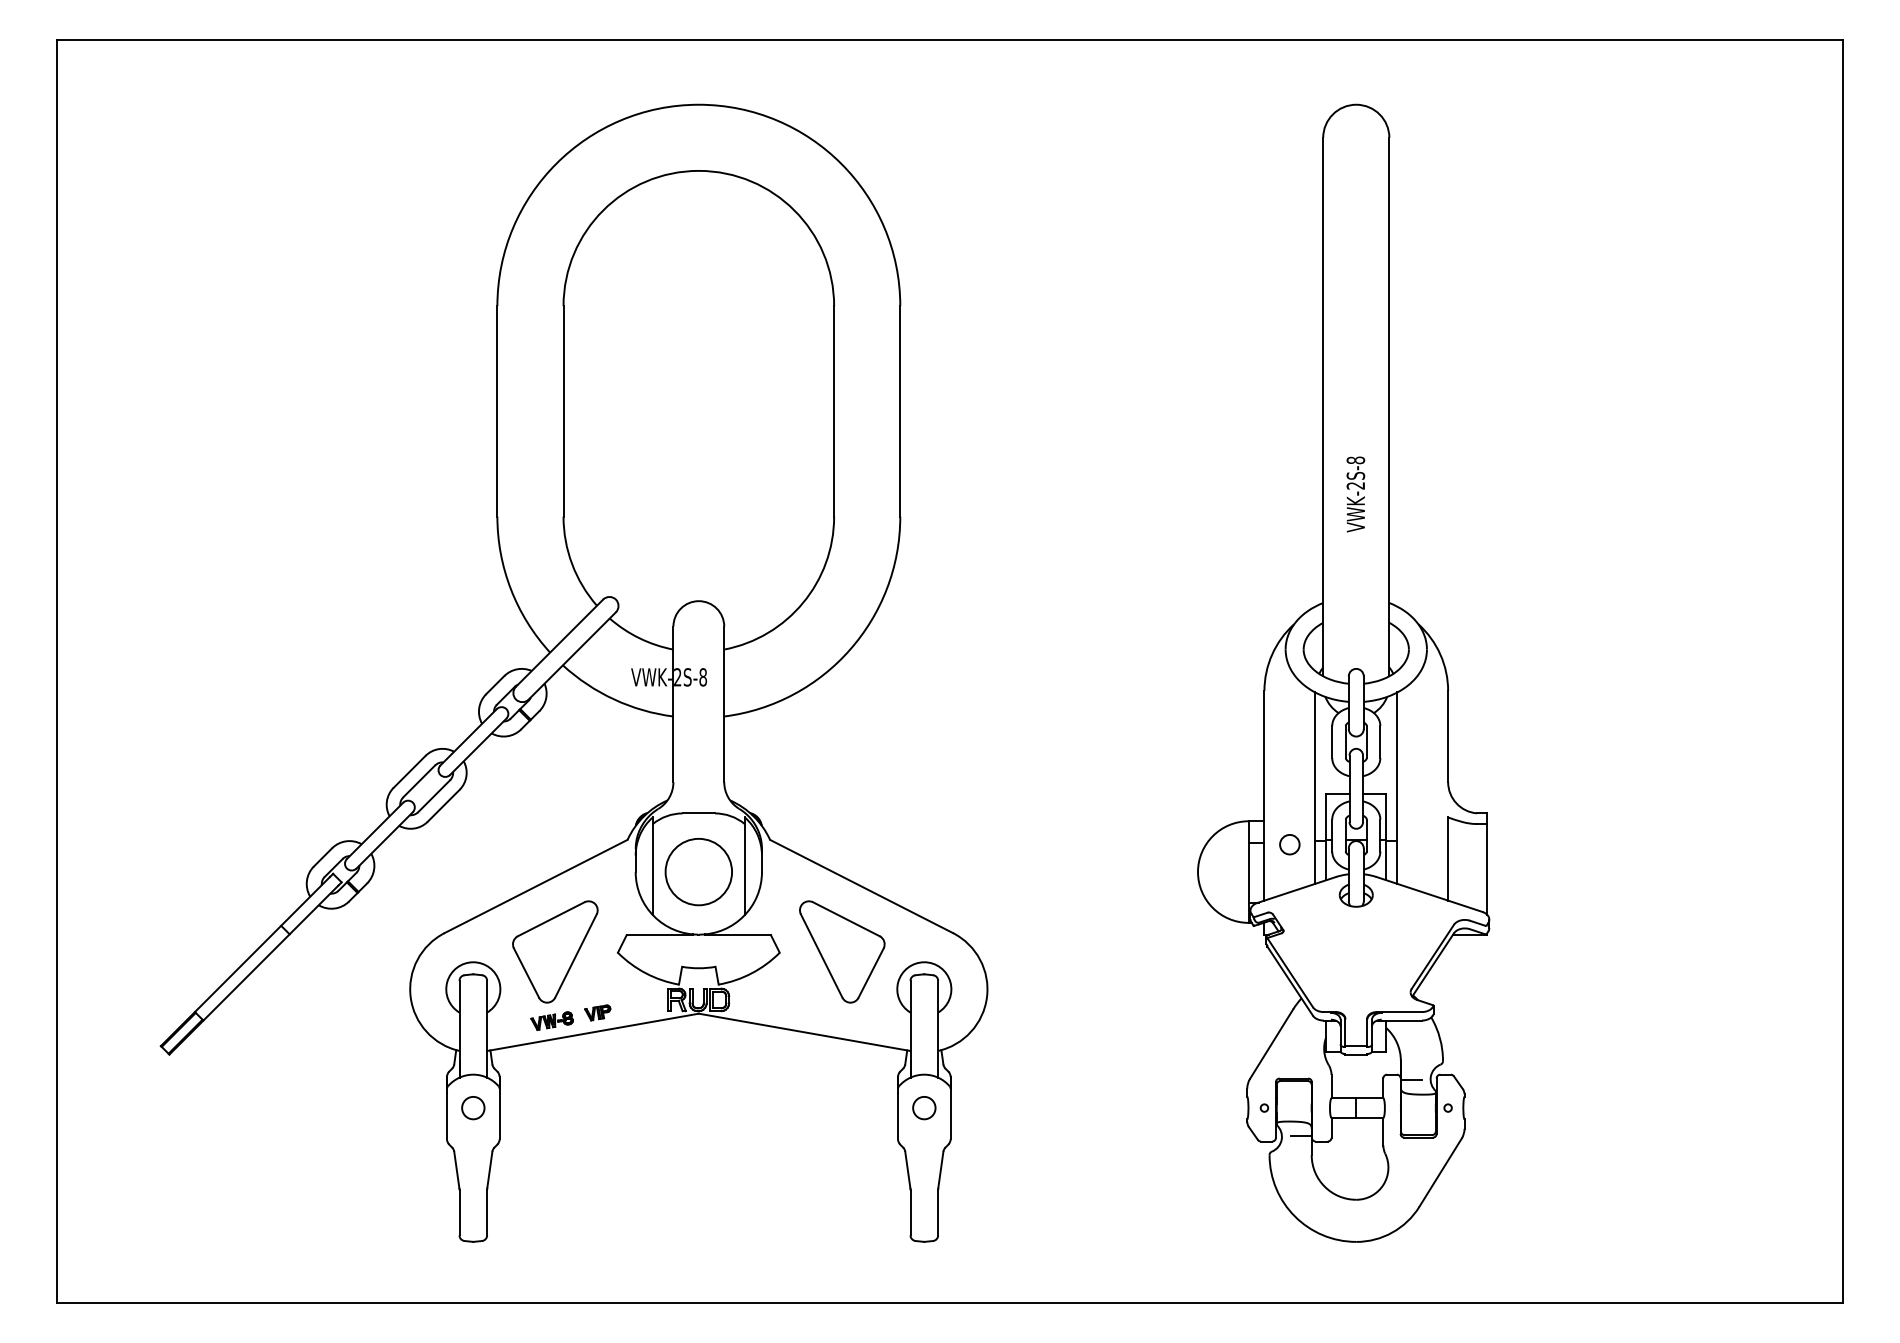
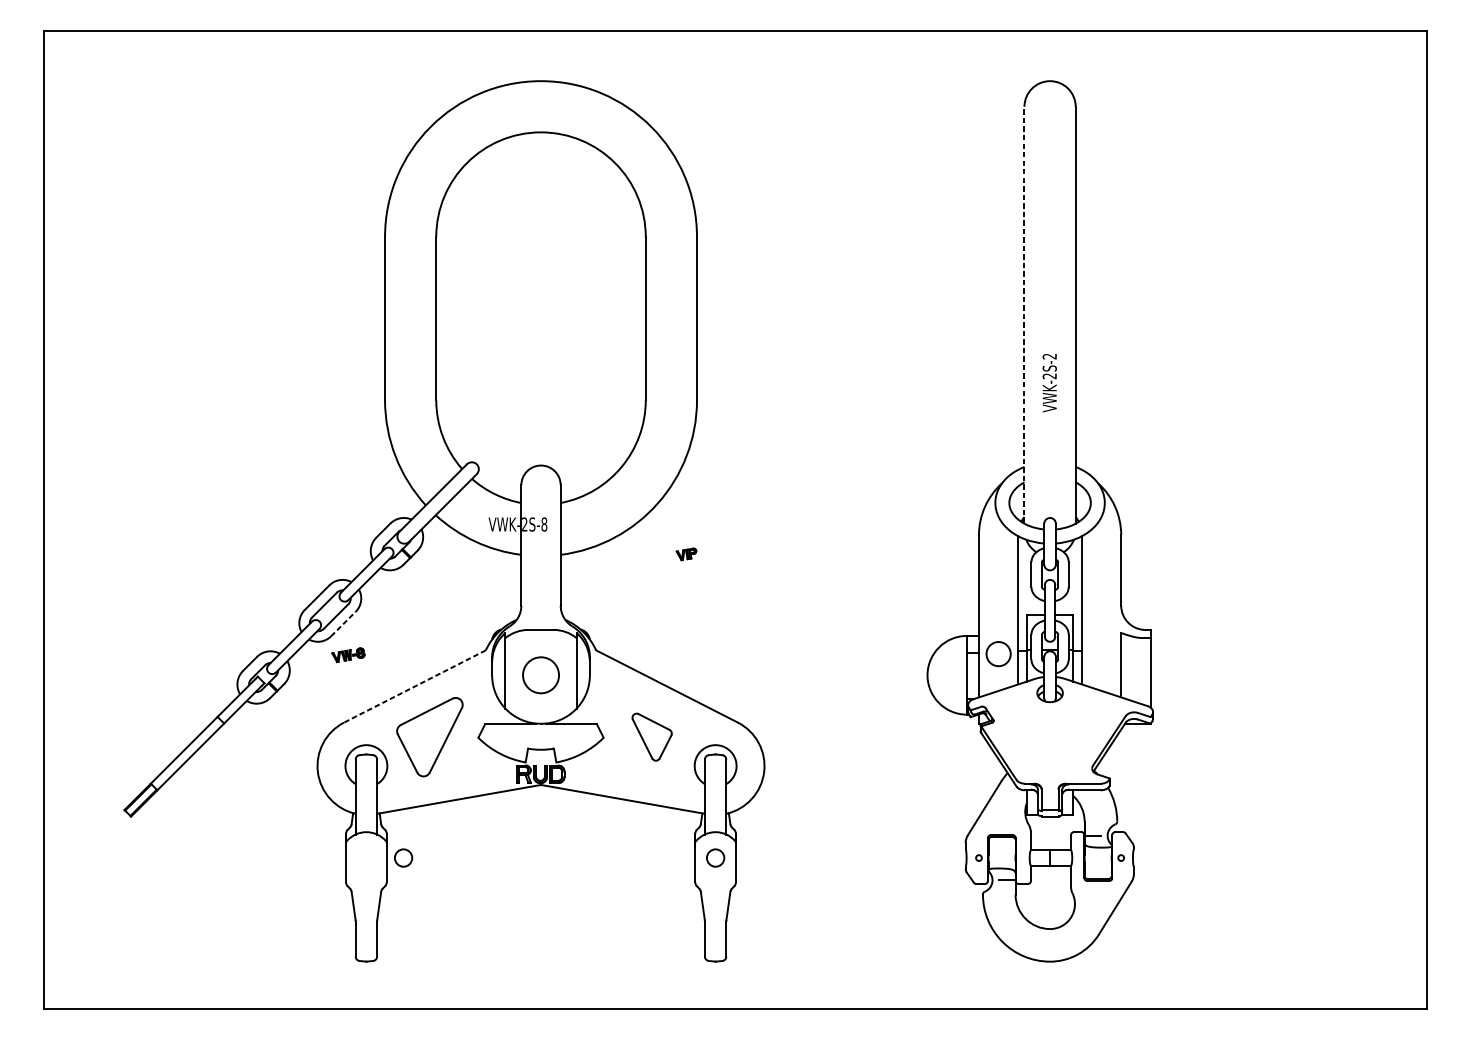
line: (1323, 406) -> (1024, 314), solid -> dashed
text: (1355, 460) -> (1049, 356), VWK-2S-8 -> VWK-2S-2
line: (443, 805) -> (343, 623), solid -> dashed
circle: (1289, 844) -> (998, 653), size x1.6
circle: (698, 871) -> (540, 674), size x0.7
line: (536, 886) -> (415, 686), solid -> dashed
part: (842, 951) -> (652, 736), size x0.6
part: (597, 1012) -> (686, 554), moved
part: (551, 1020) -> (347, 654), moved
circle: (473, 1108) -> (403, 858), moved

